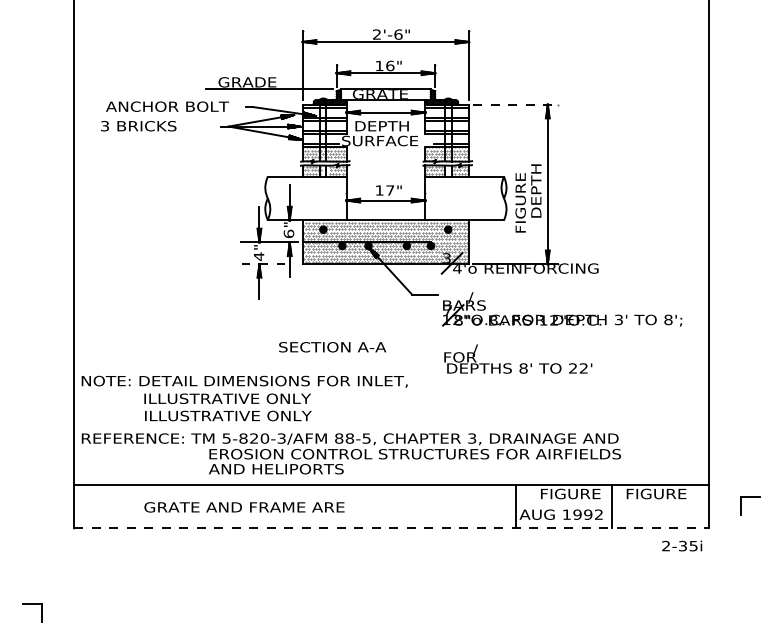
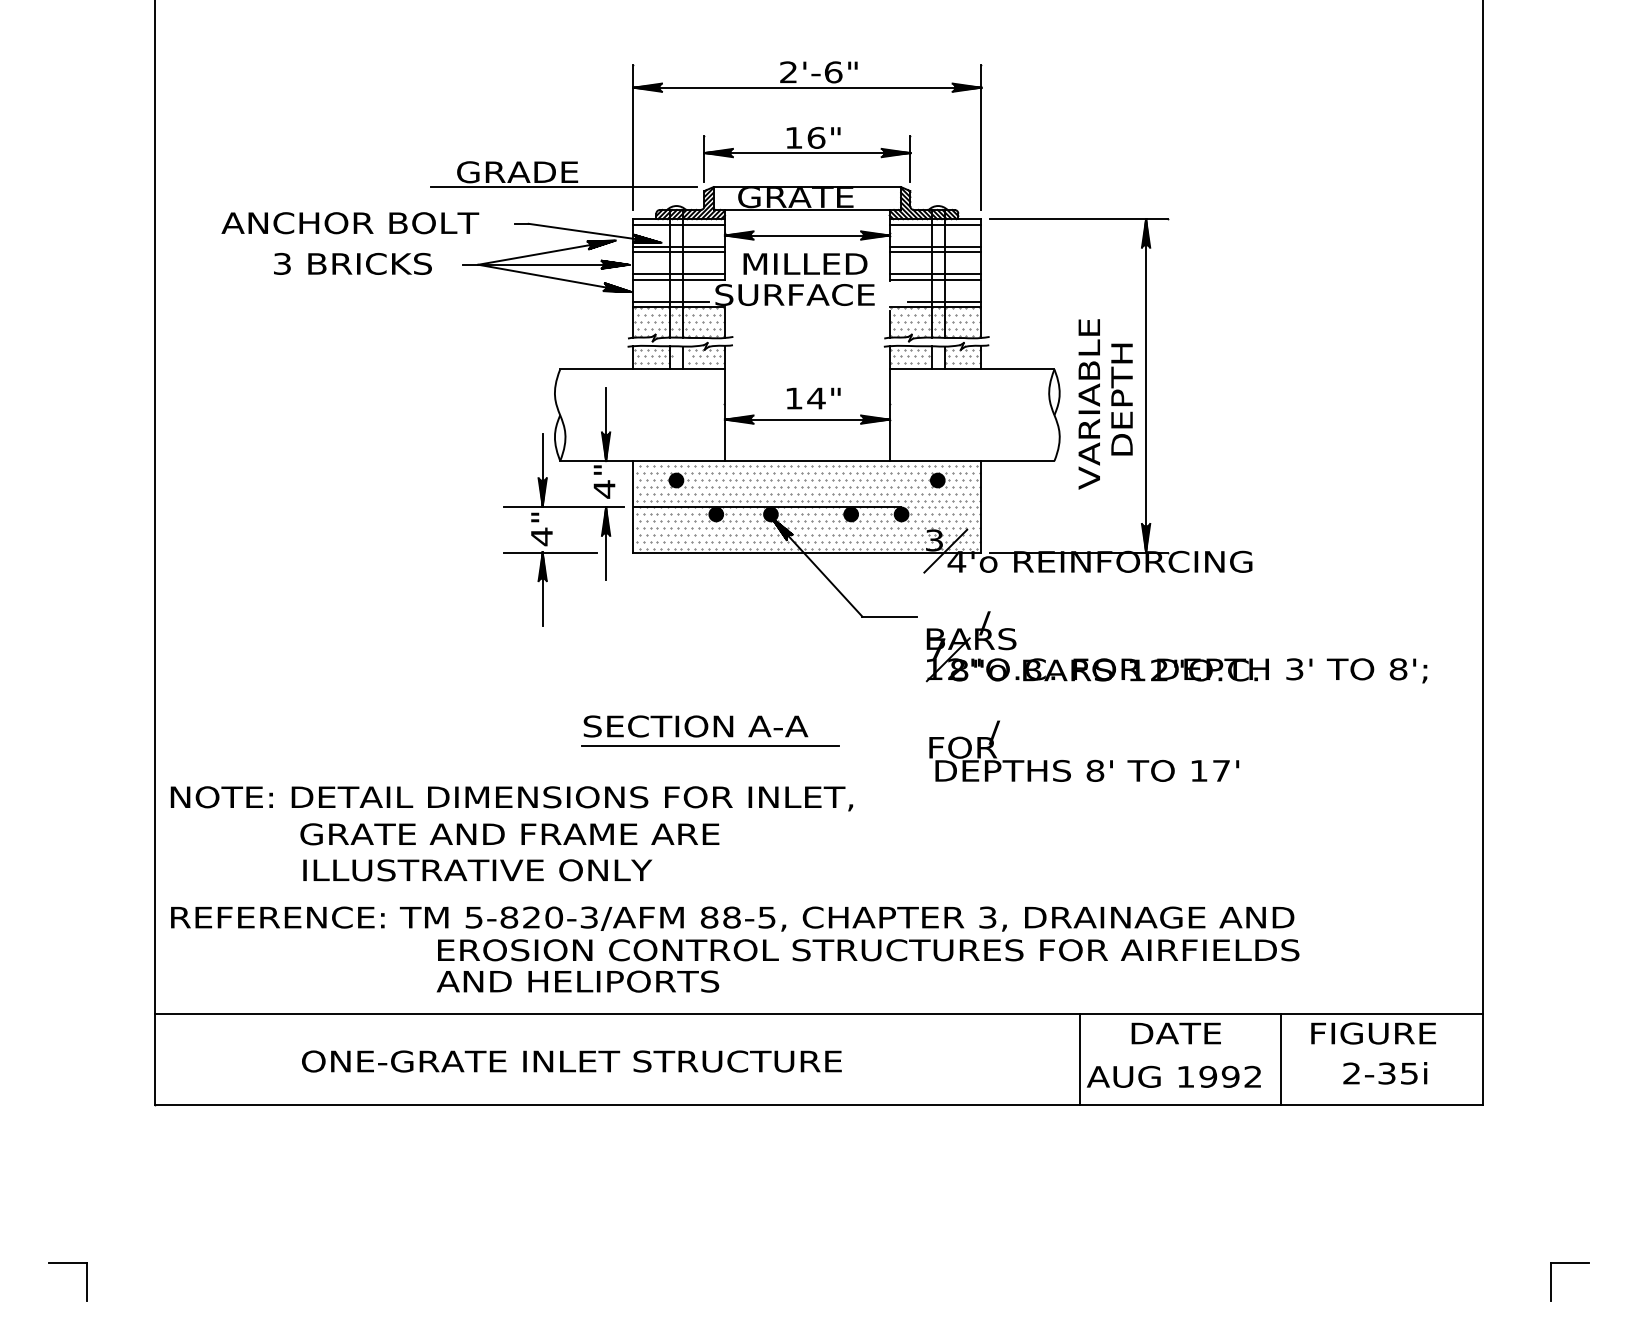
line: (516, 104) -> (1080, 218), dashed -> solid
text: (138, 126) -> (352, 264), moved
text: (385, 126) -> (806, 264), DEPTH -> MILLED
text: (389, 190) -> (814, 398), 17" -> 14"
text: (520, 192) -> (1088, 402), FIGURE -> VARIABLE
text: (288, 233) -> (603, 488), 6" -> 4"
line: (262, 264) -> (549, 553), dashed -> solid
line: (339, 356) -> (710, 745), added
text: (578, 368) -> (1210, 770), 22' -> 17'
text: (243, 398) -> (509, 833), ILLUSTRATIVE ONLY -> GRATE AND FRAME ARE
text: (571, 493) -> (1195, 1032), FIGURE -> DATE
part: (750, 497) -> (1570, 1264), moved
text: (276, 507) -> (578, 1061), GRATE AND FRAME ARE -> ONE-GRATE INLET STRUCTURE
line: (391, 528) -> (819, 1105), dashed -> solid
text: (682, 545) -> (1386, 1072), moved

